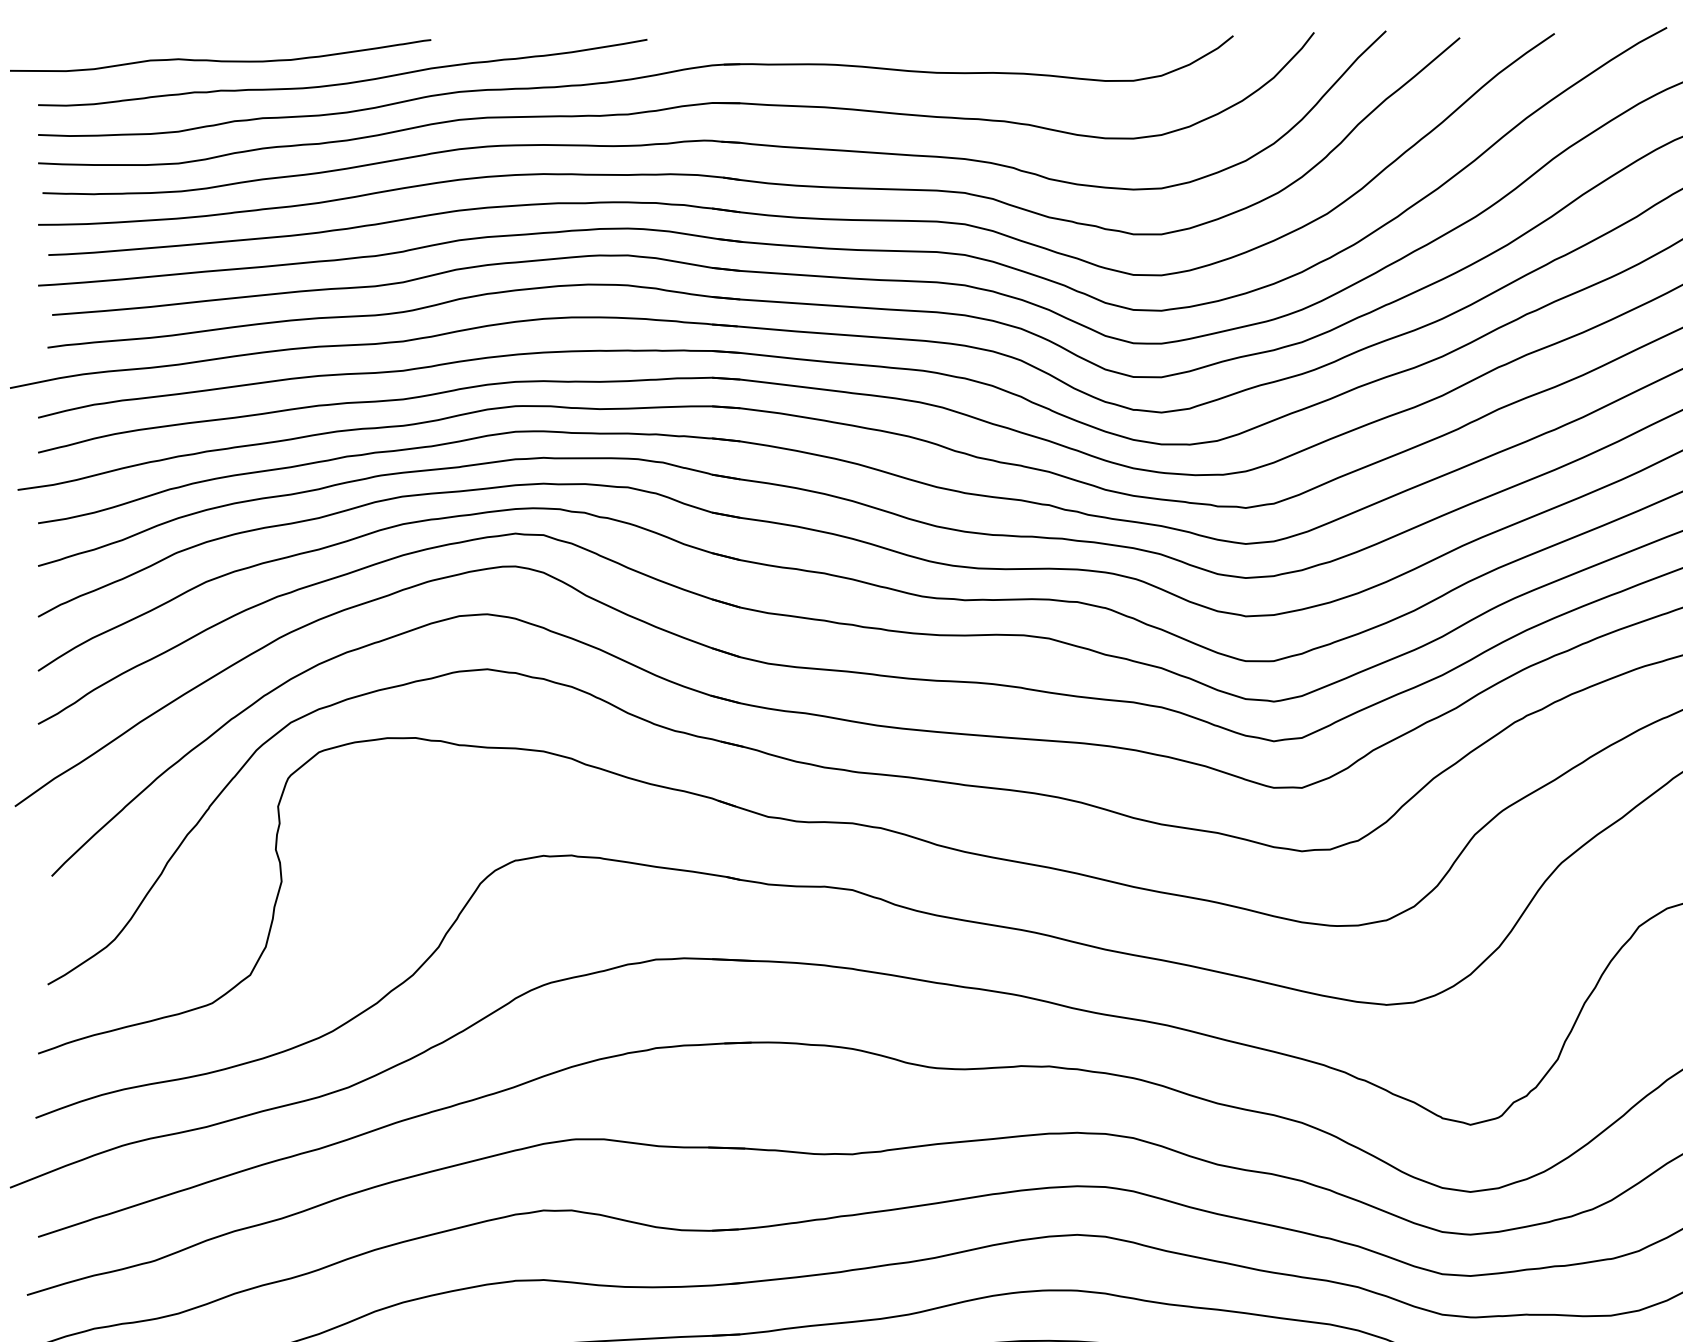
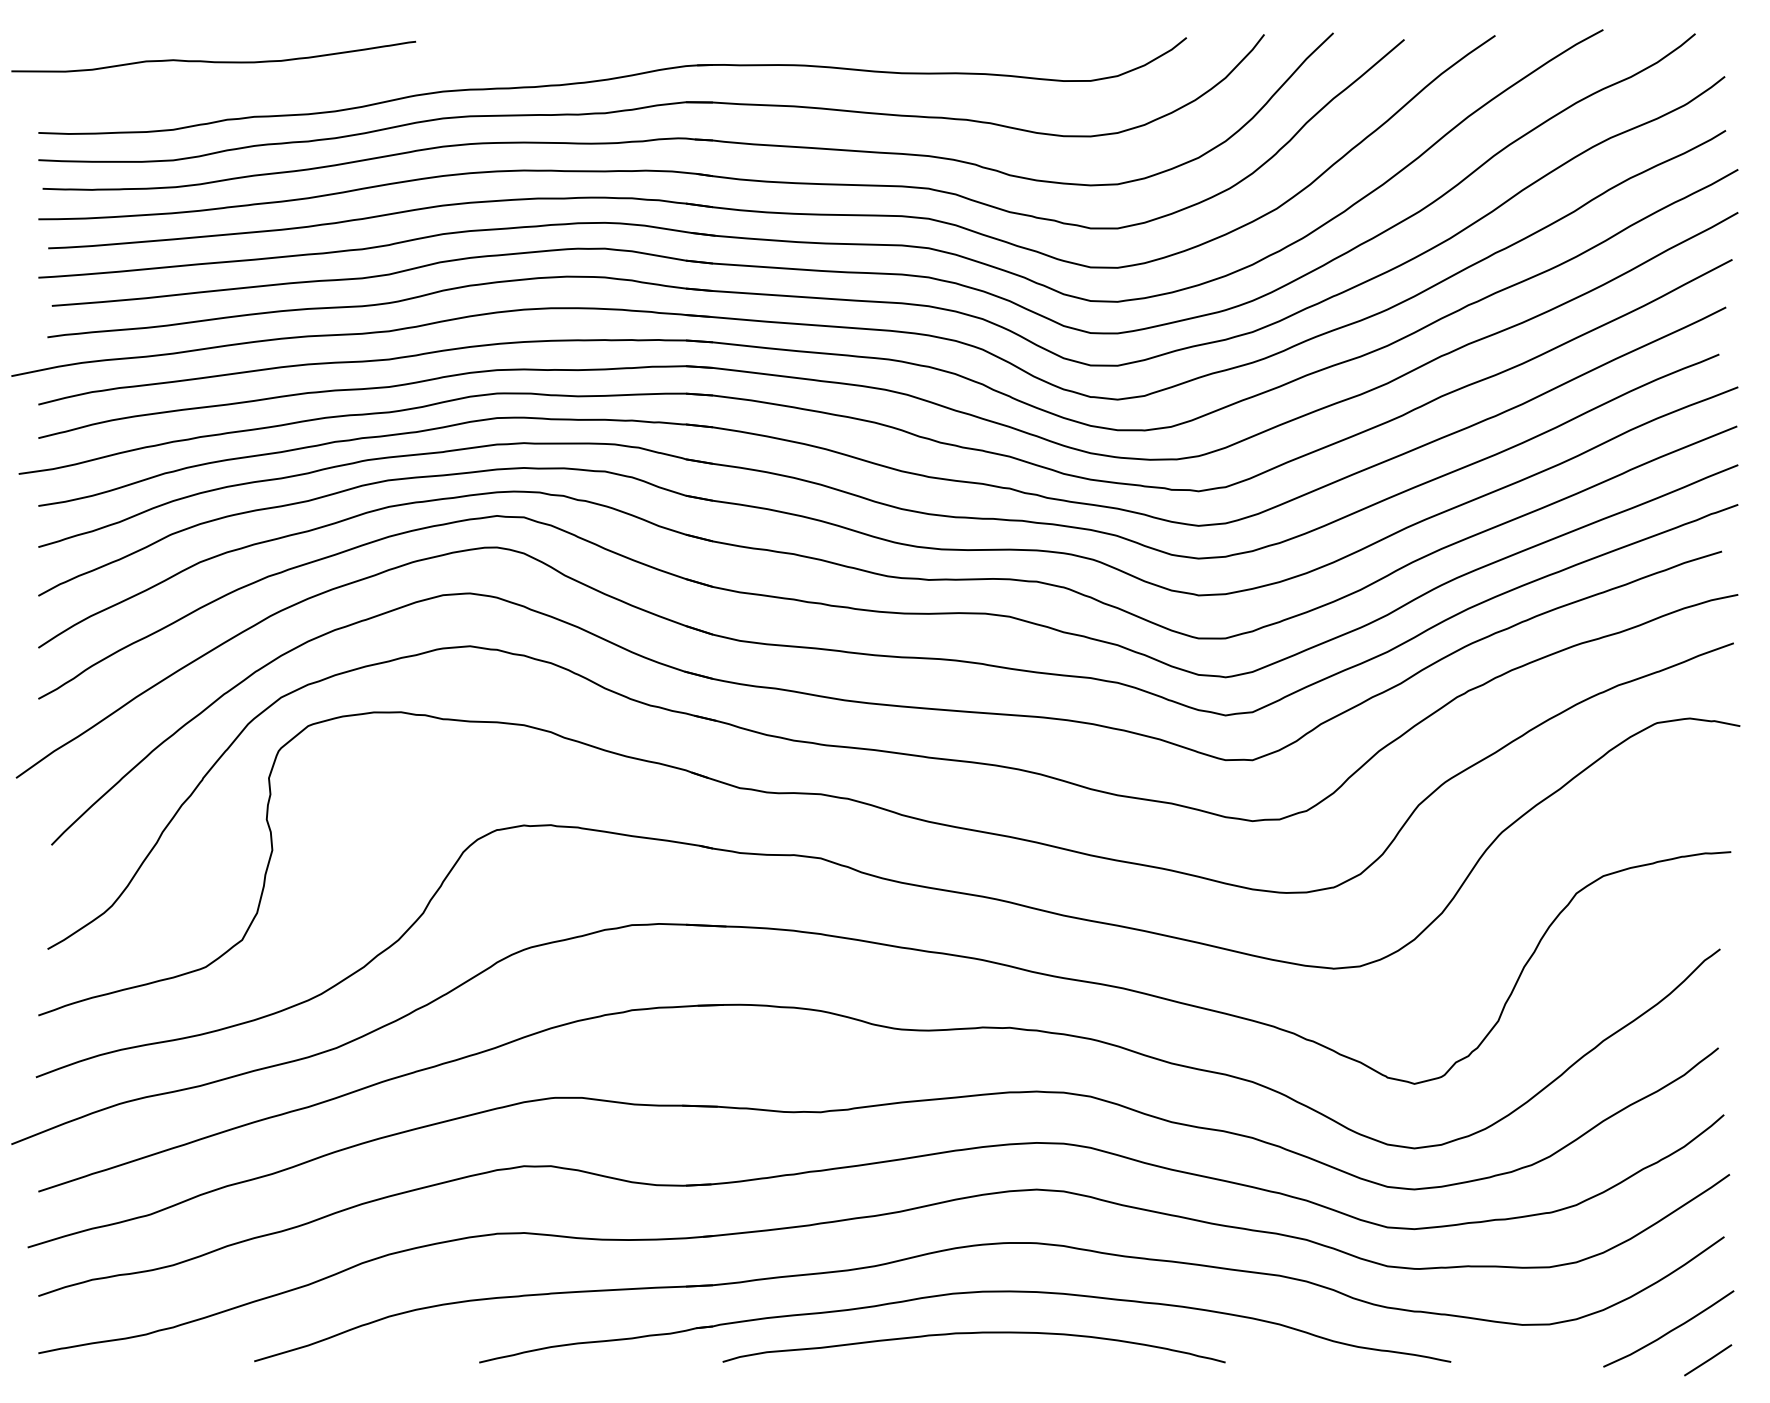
curve: (345, 82) -> (333, 82), removed

